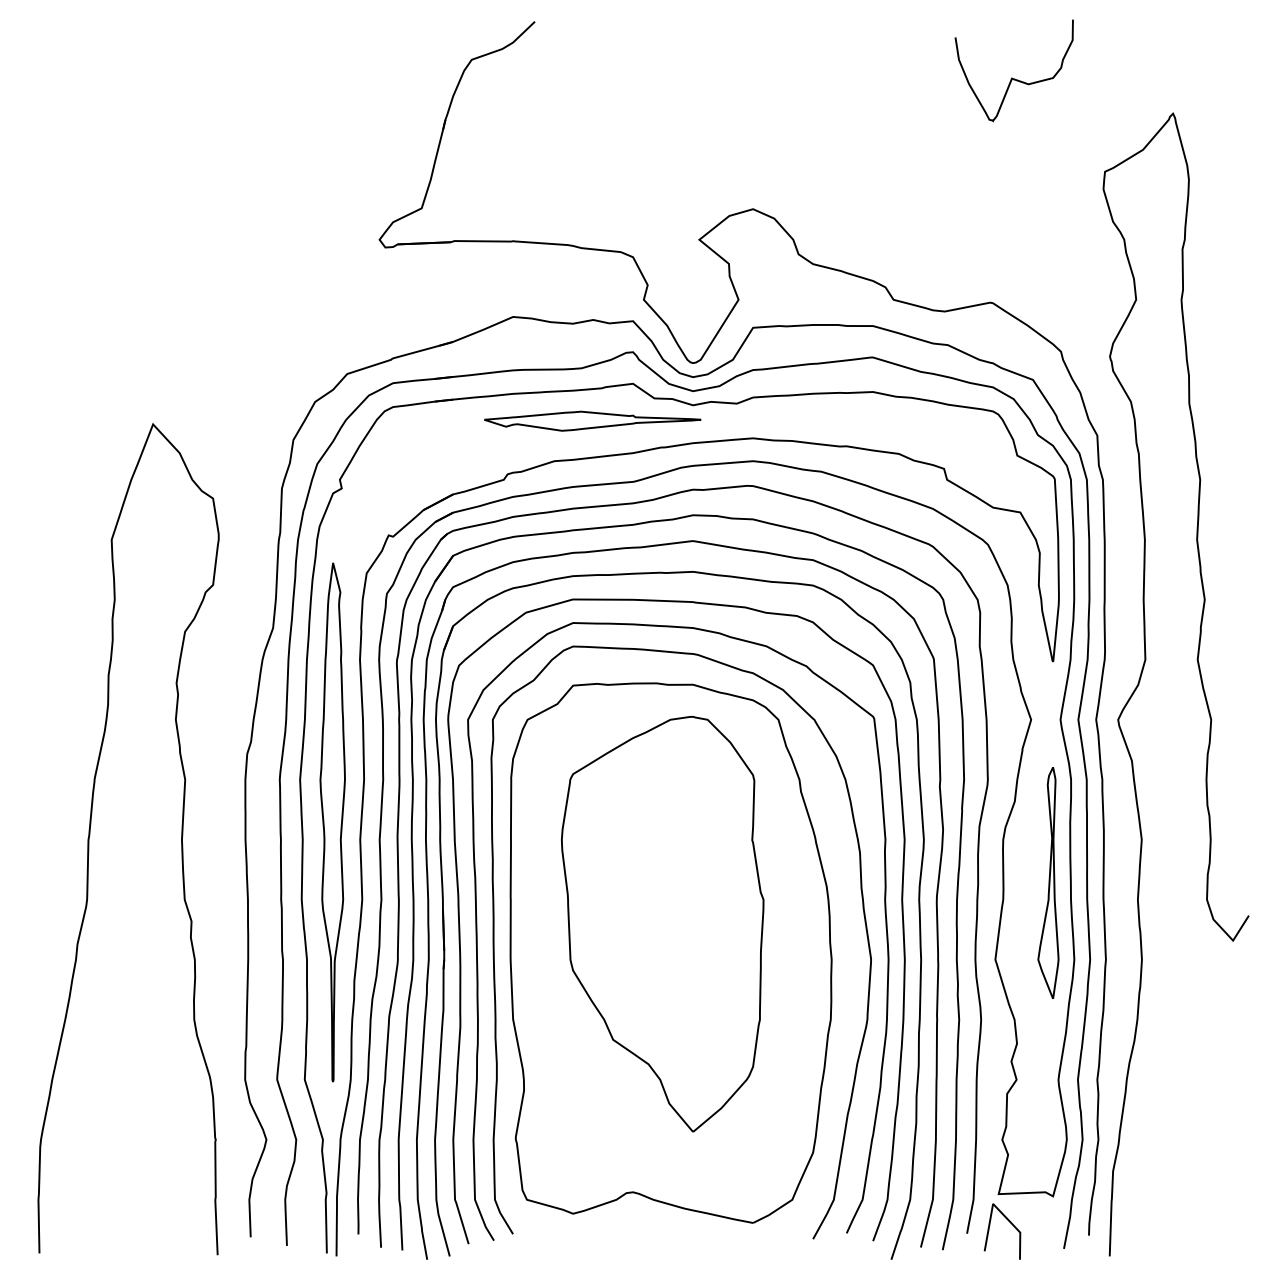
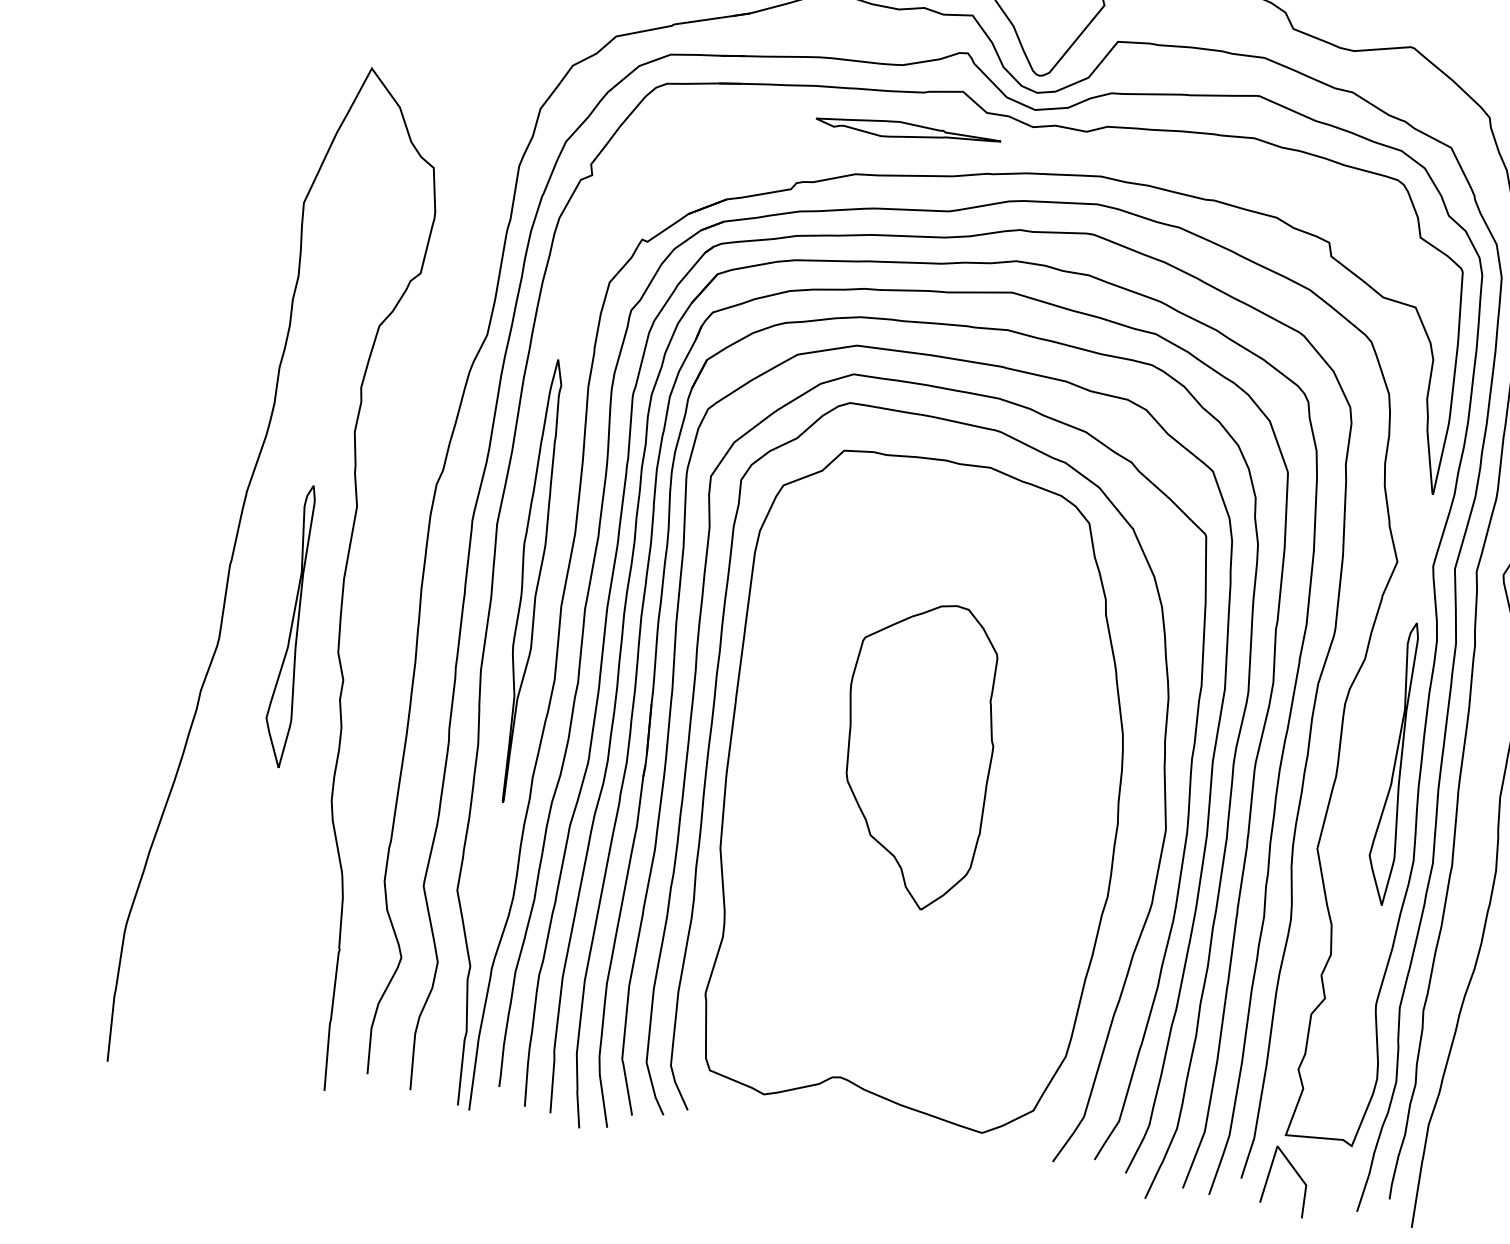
part: (592, 420) -> (908, 130), size x0.7
part: (332, 822) -> (530, 580), size x0.7
part: (143, 882) -> (290, 625), added
part: (662, 924) -> (916, 755), size x0.6

